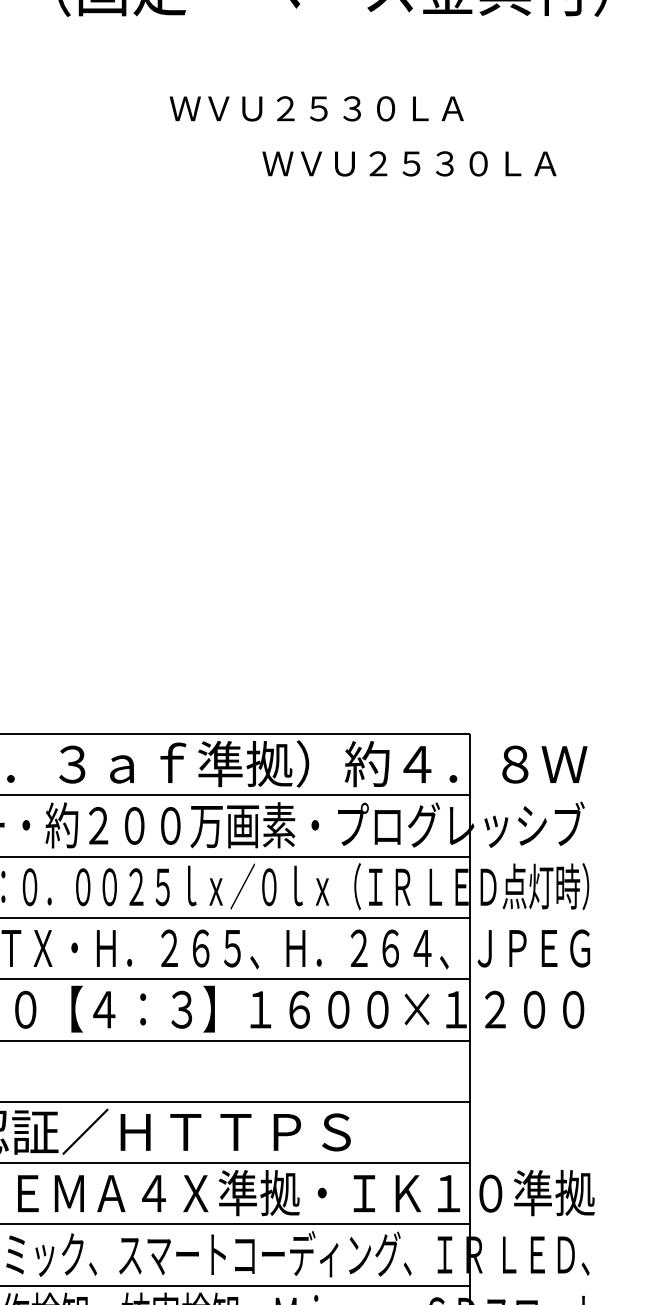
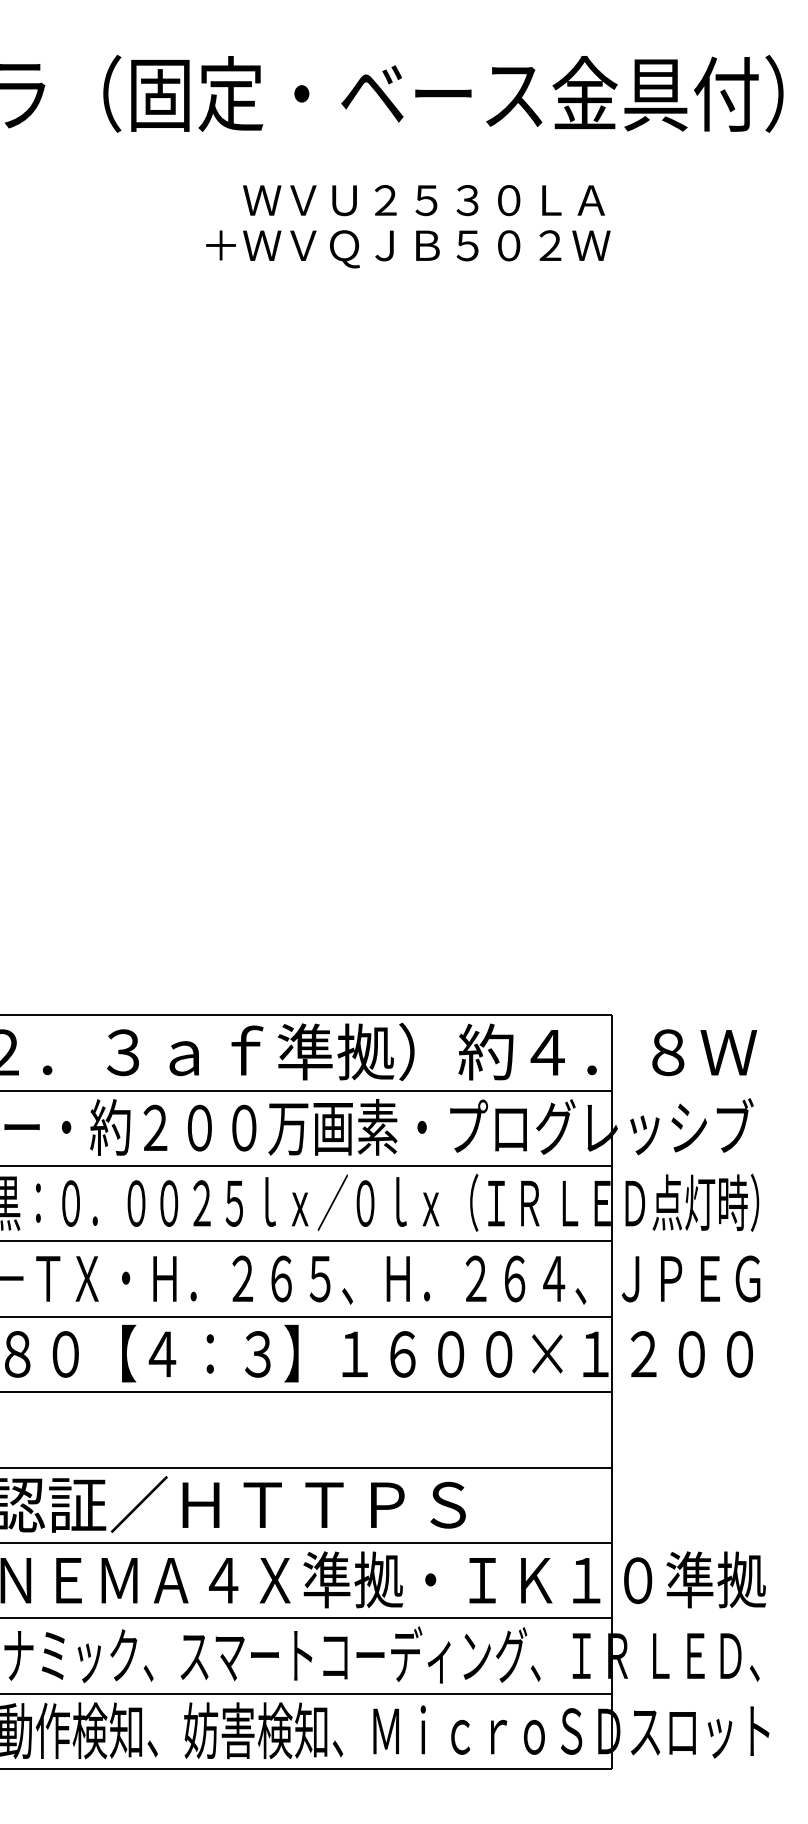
text: (304, 111) -> (408, 249), ＷＶＵ２５３０ＬＡ -> ＋ＷＶＱＪＢ５０２Ｗ
text: (409, 163) -> (423, 200), moved

